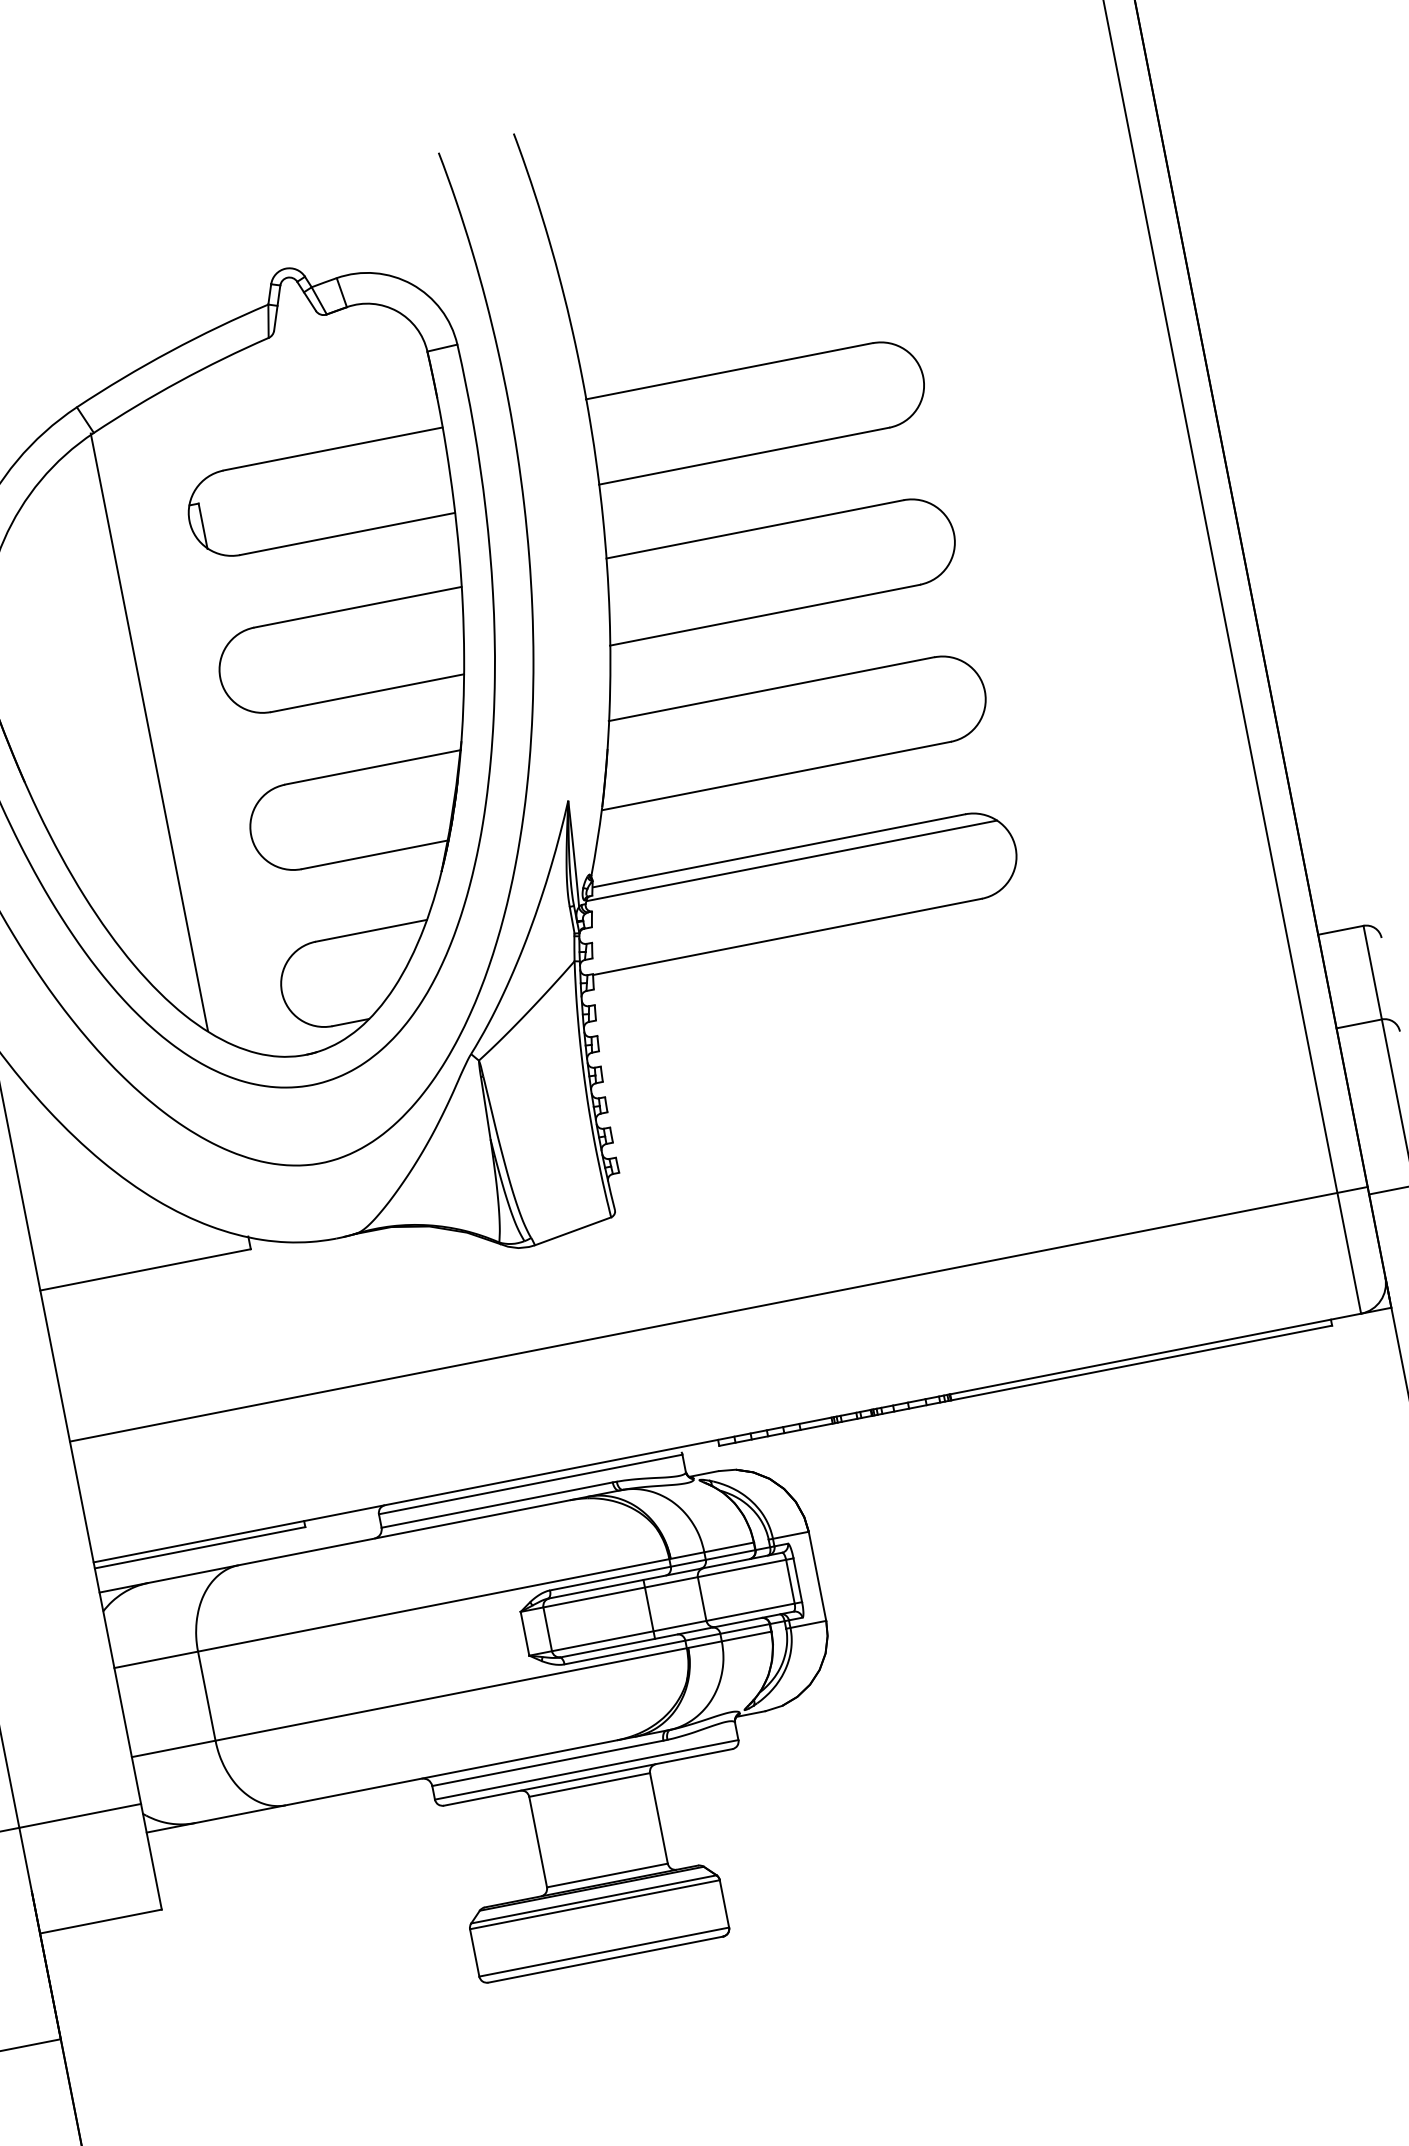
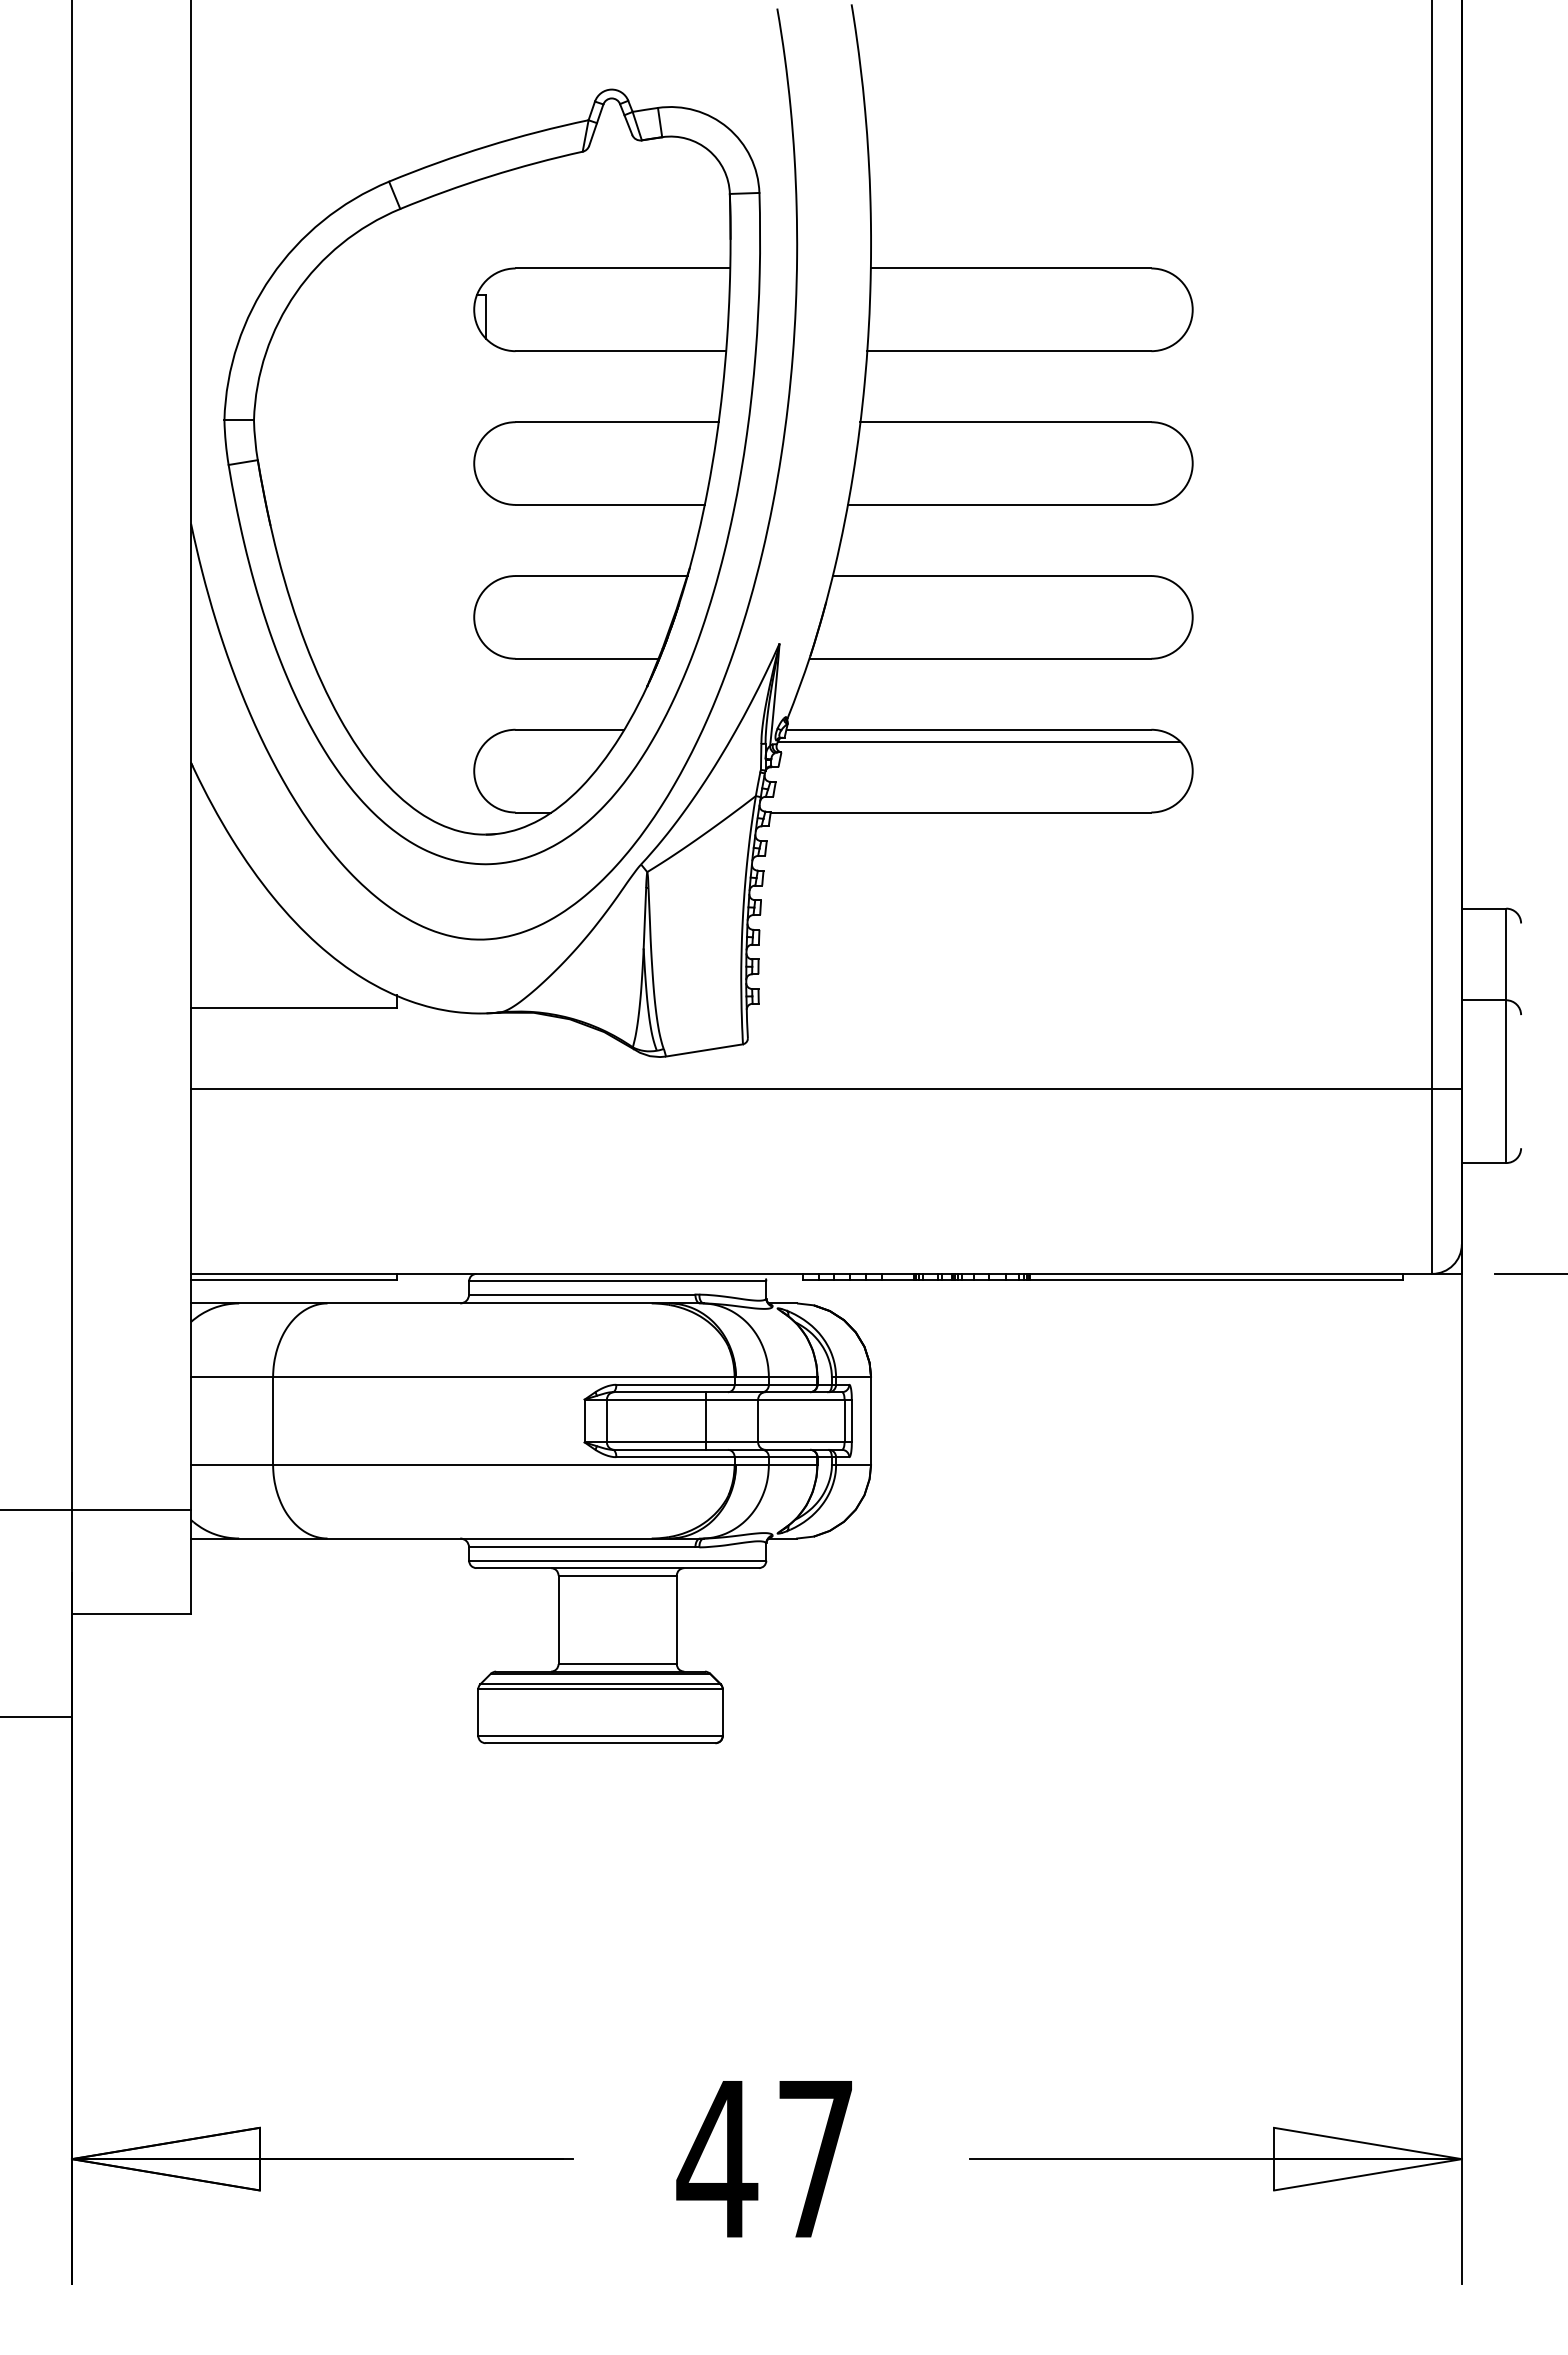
line: (149, 731) -> (397, 500), removed
line: (718, 1314) -> (826, 1088), moved

